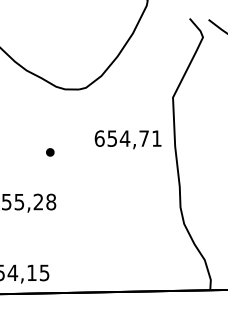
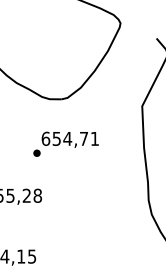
text: (127, 139) -> (69, 139), moved

